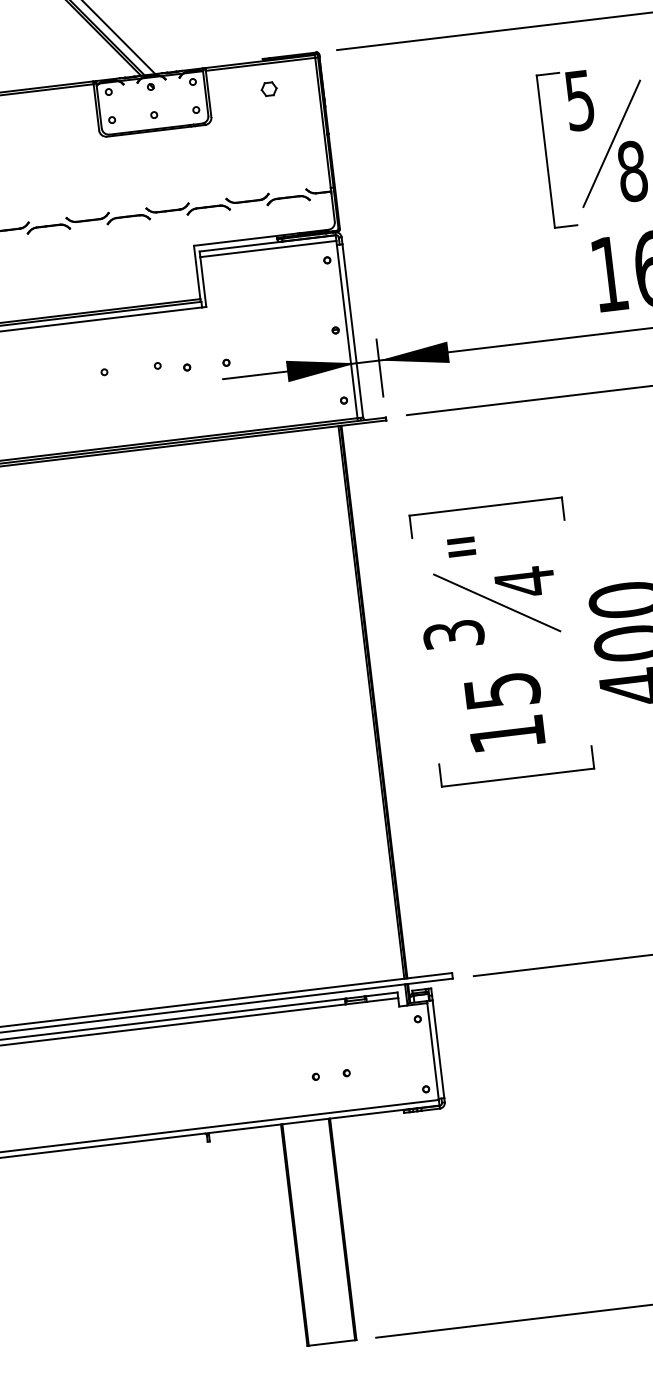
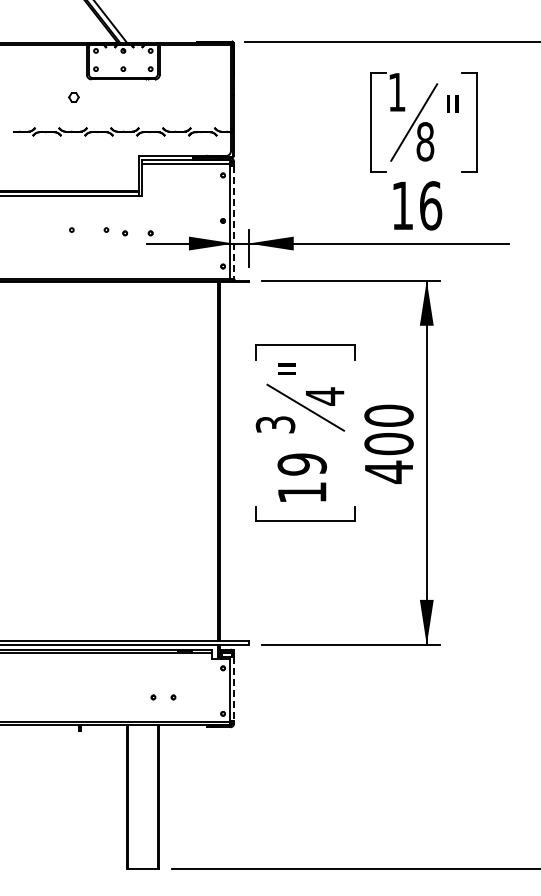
part: (268, 89) -> (73, 97), moved
text: (579, 100) -> (396, 92), 5 -> 1
line: (353, 332) -> (234, 223), solid -> dashed
text: (501, 691) -> (301, 464), 15 -> 19
line: (439, 1049) -> (234, 689), solid -> dashed

